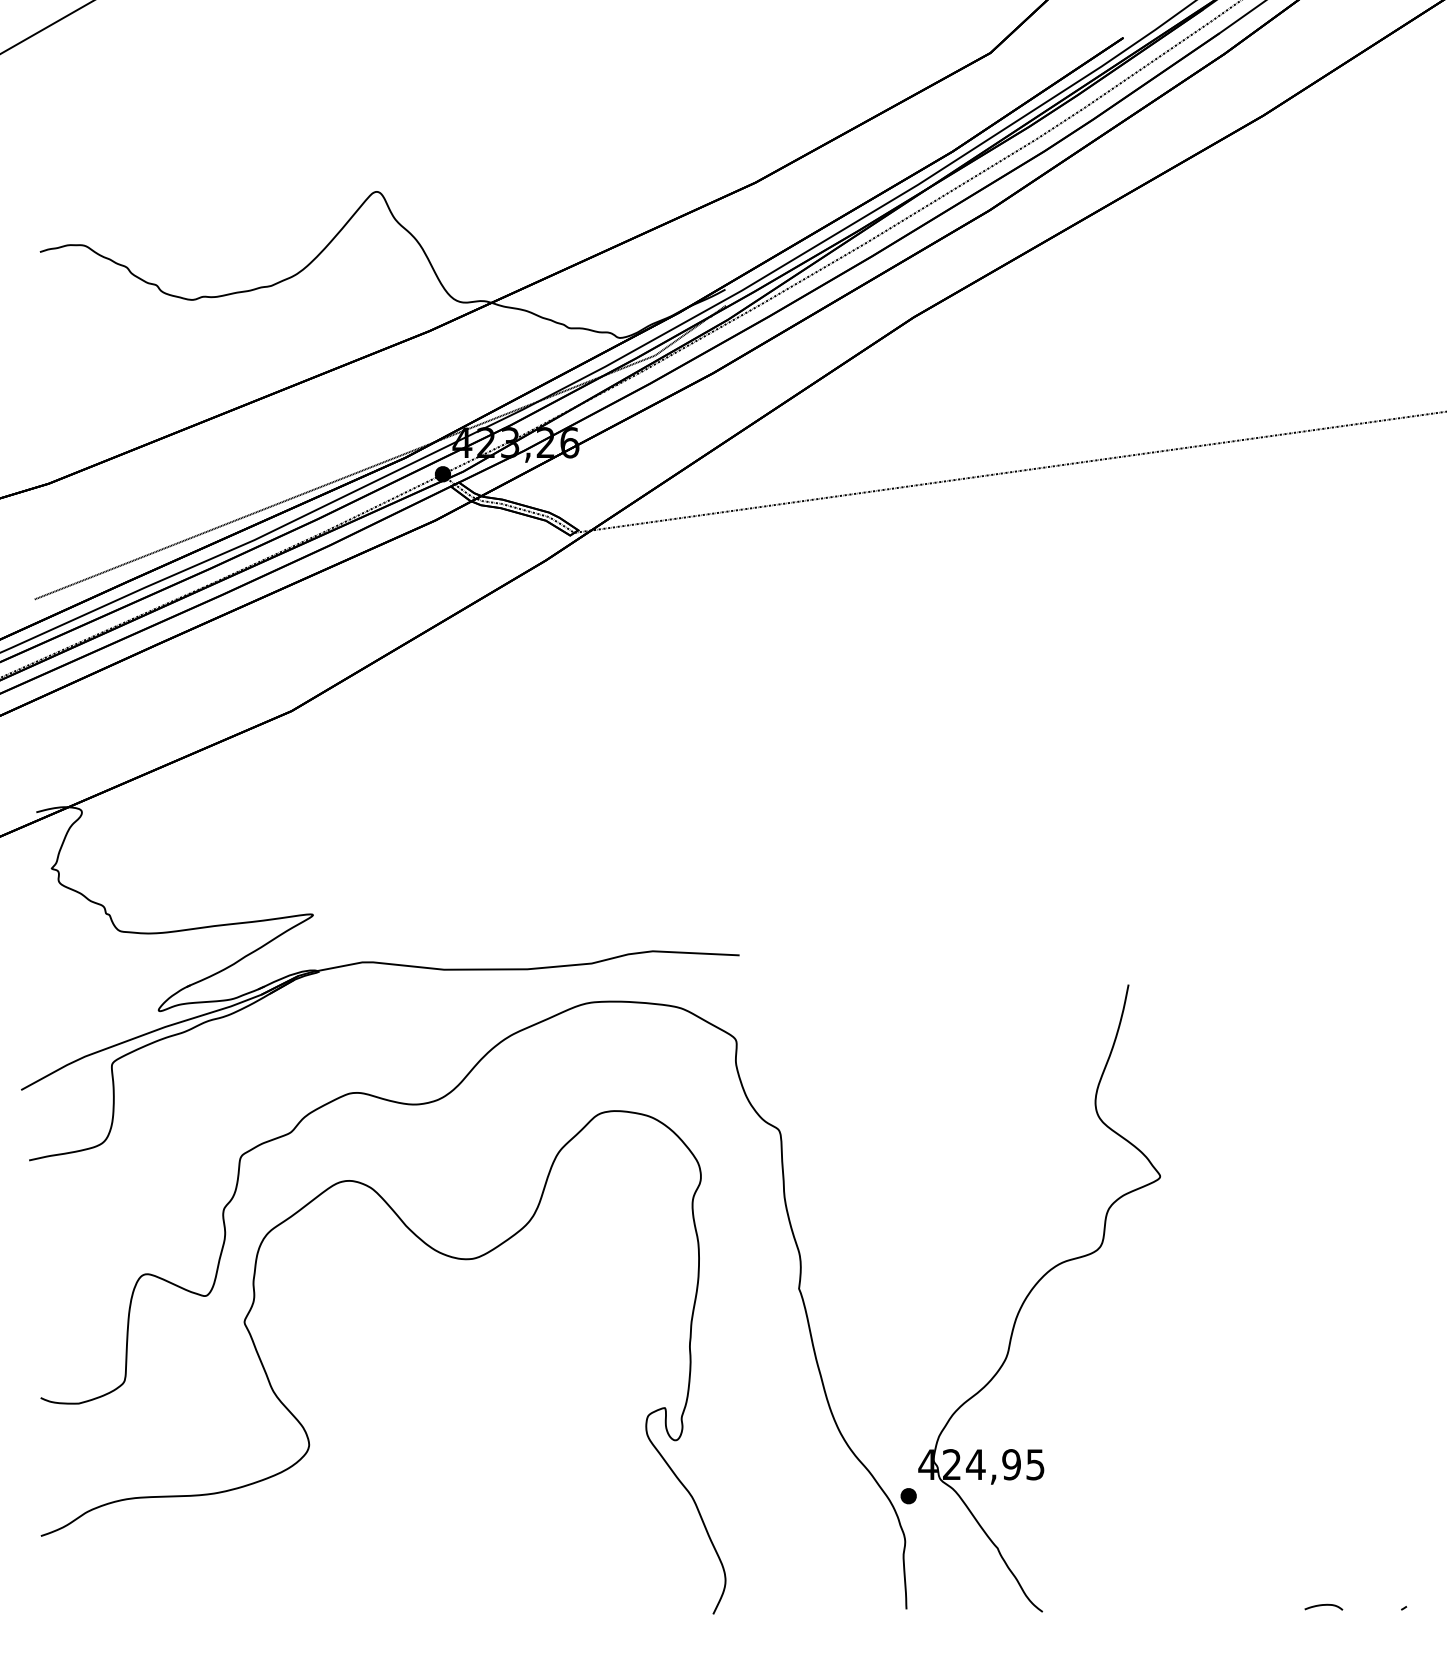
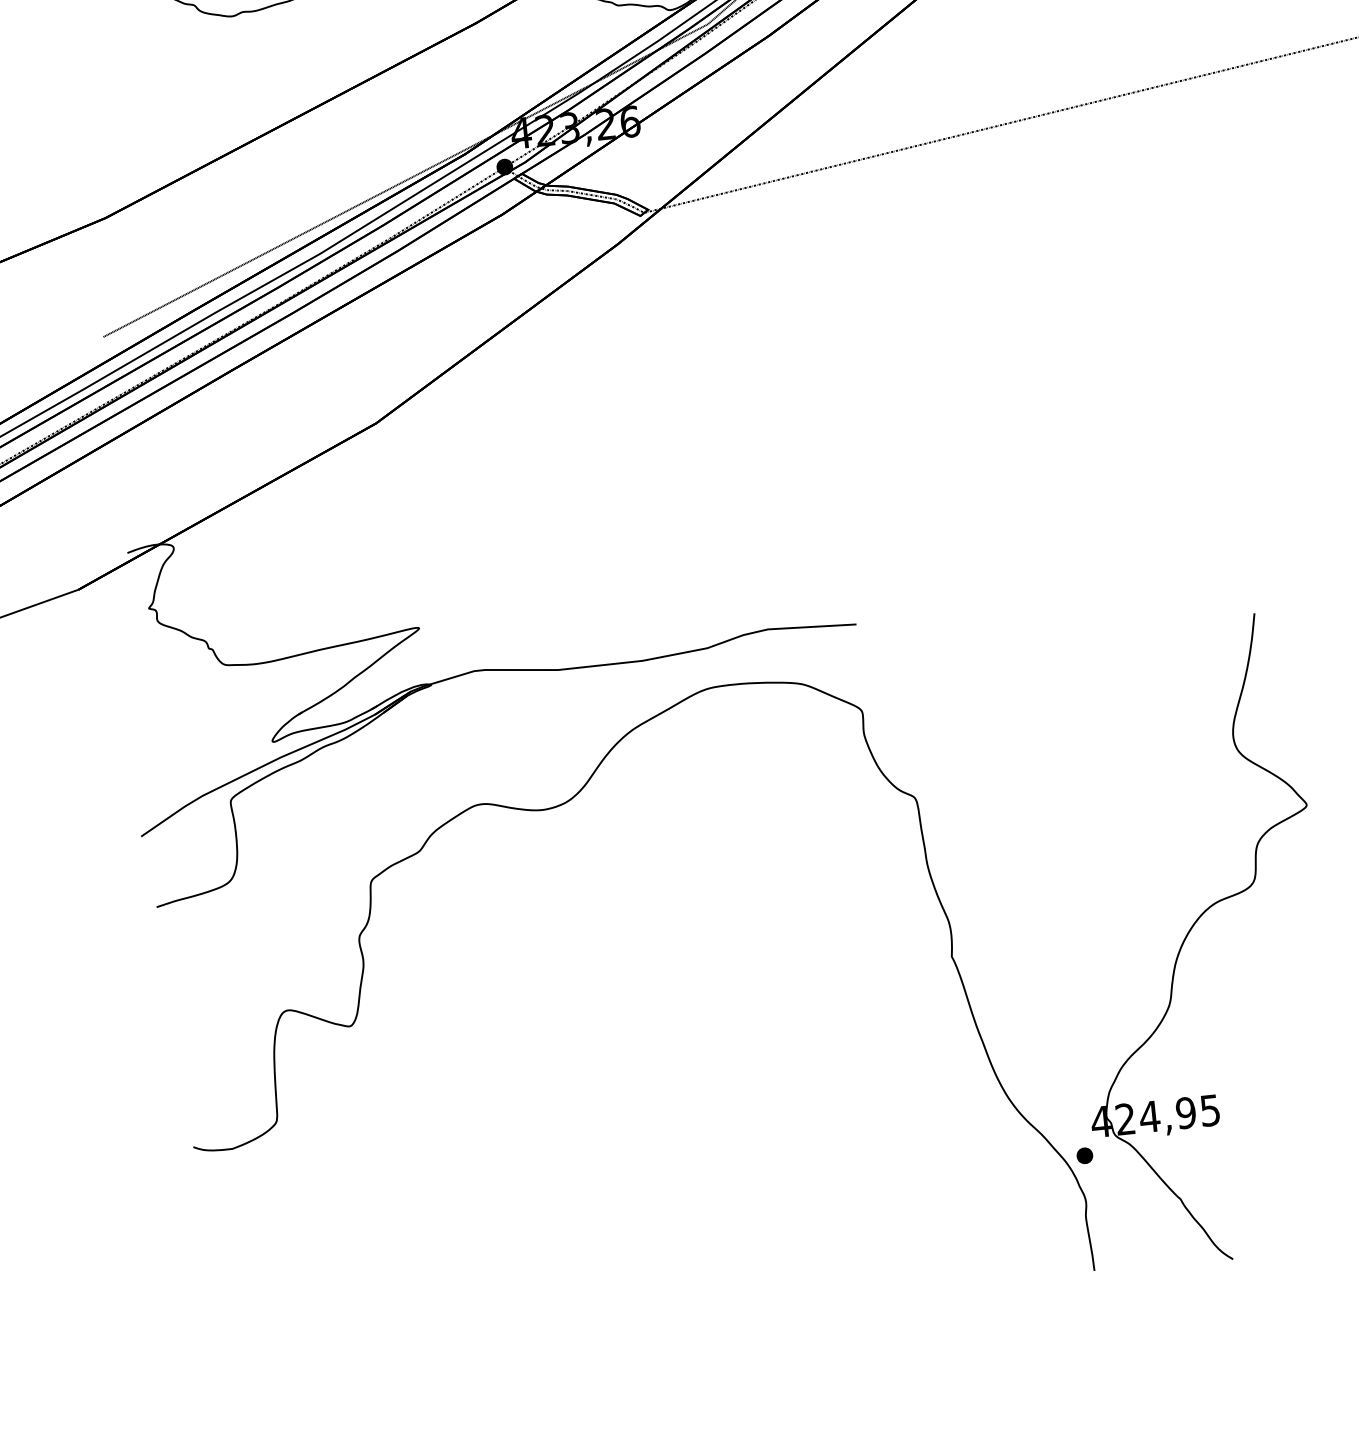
curve: (302, 1424) -> (461, 1146), removed

